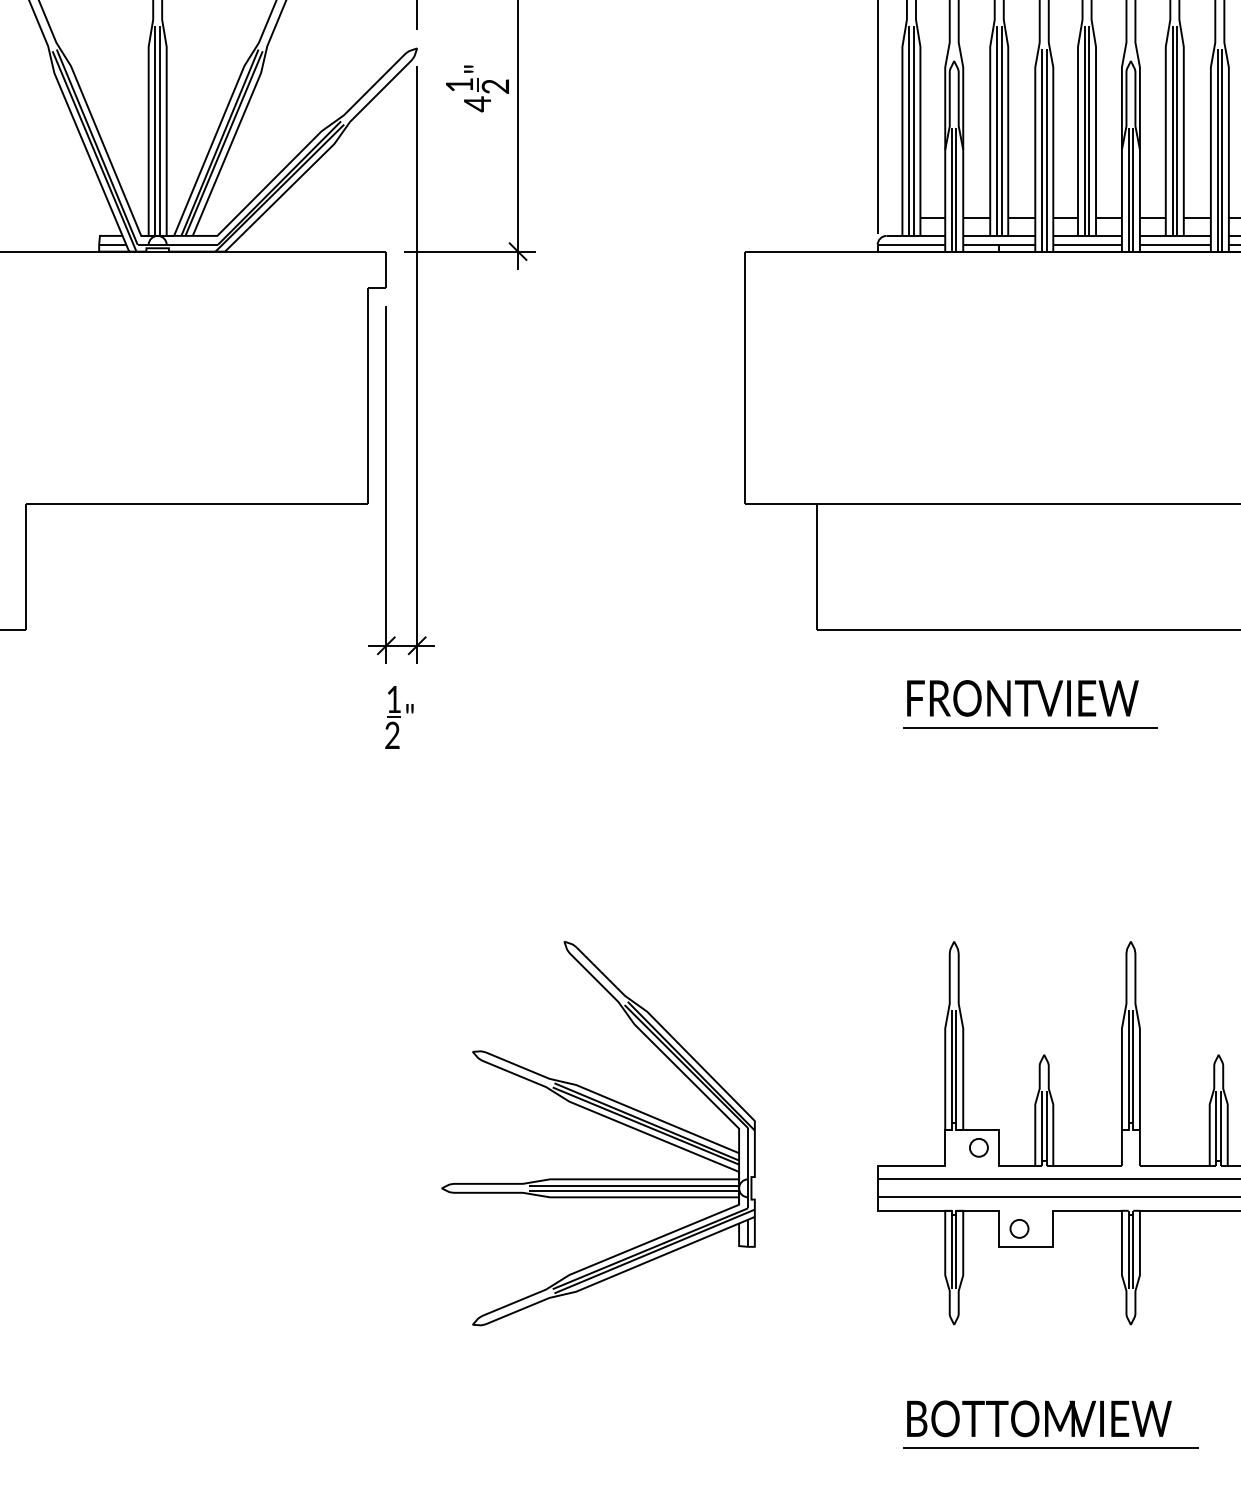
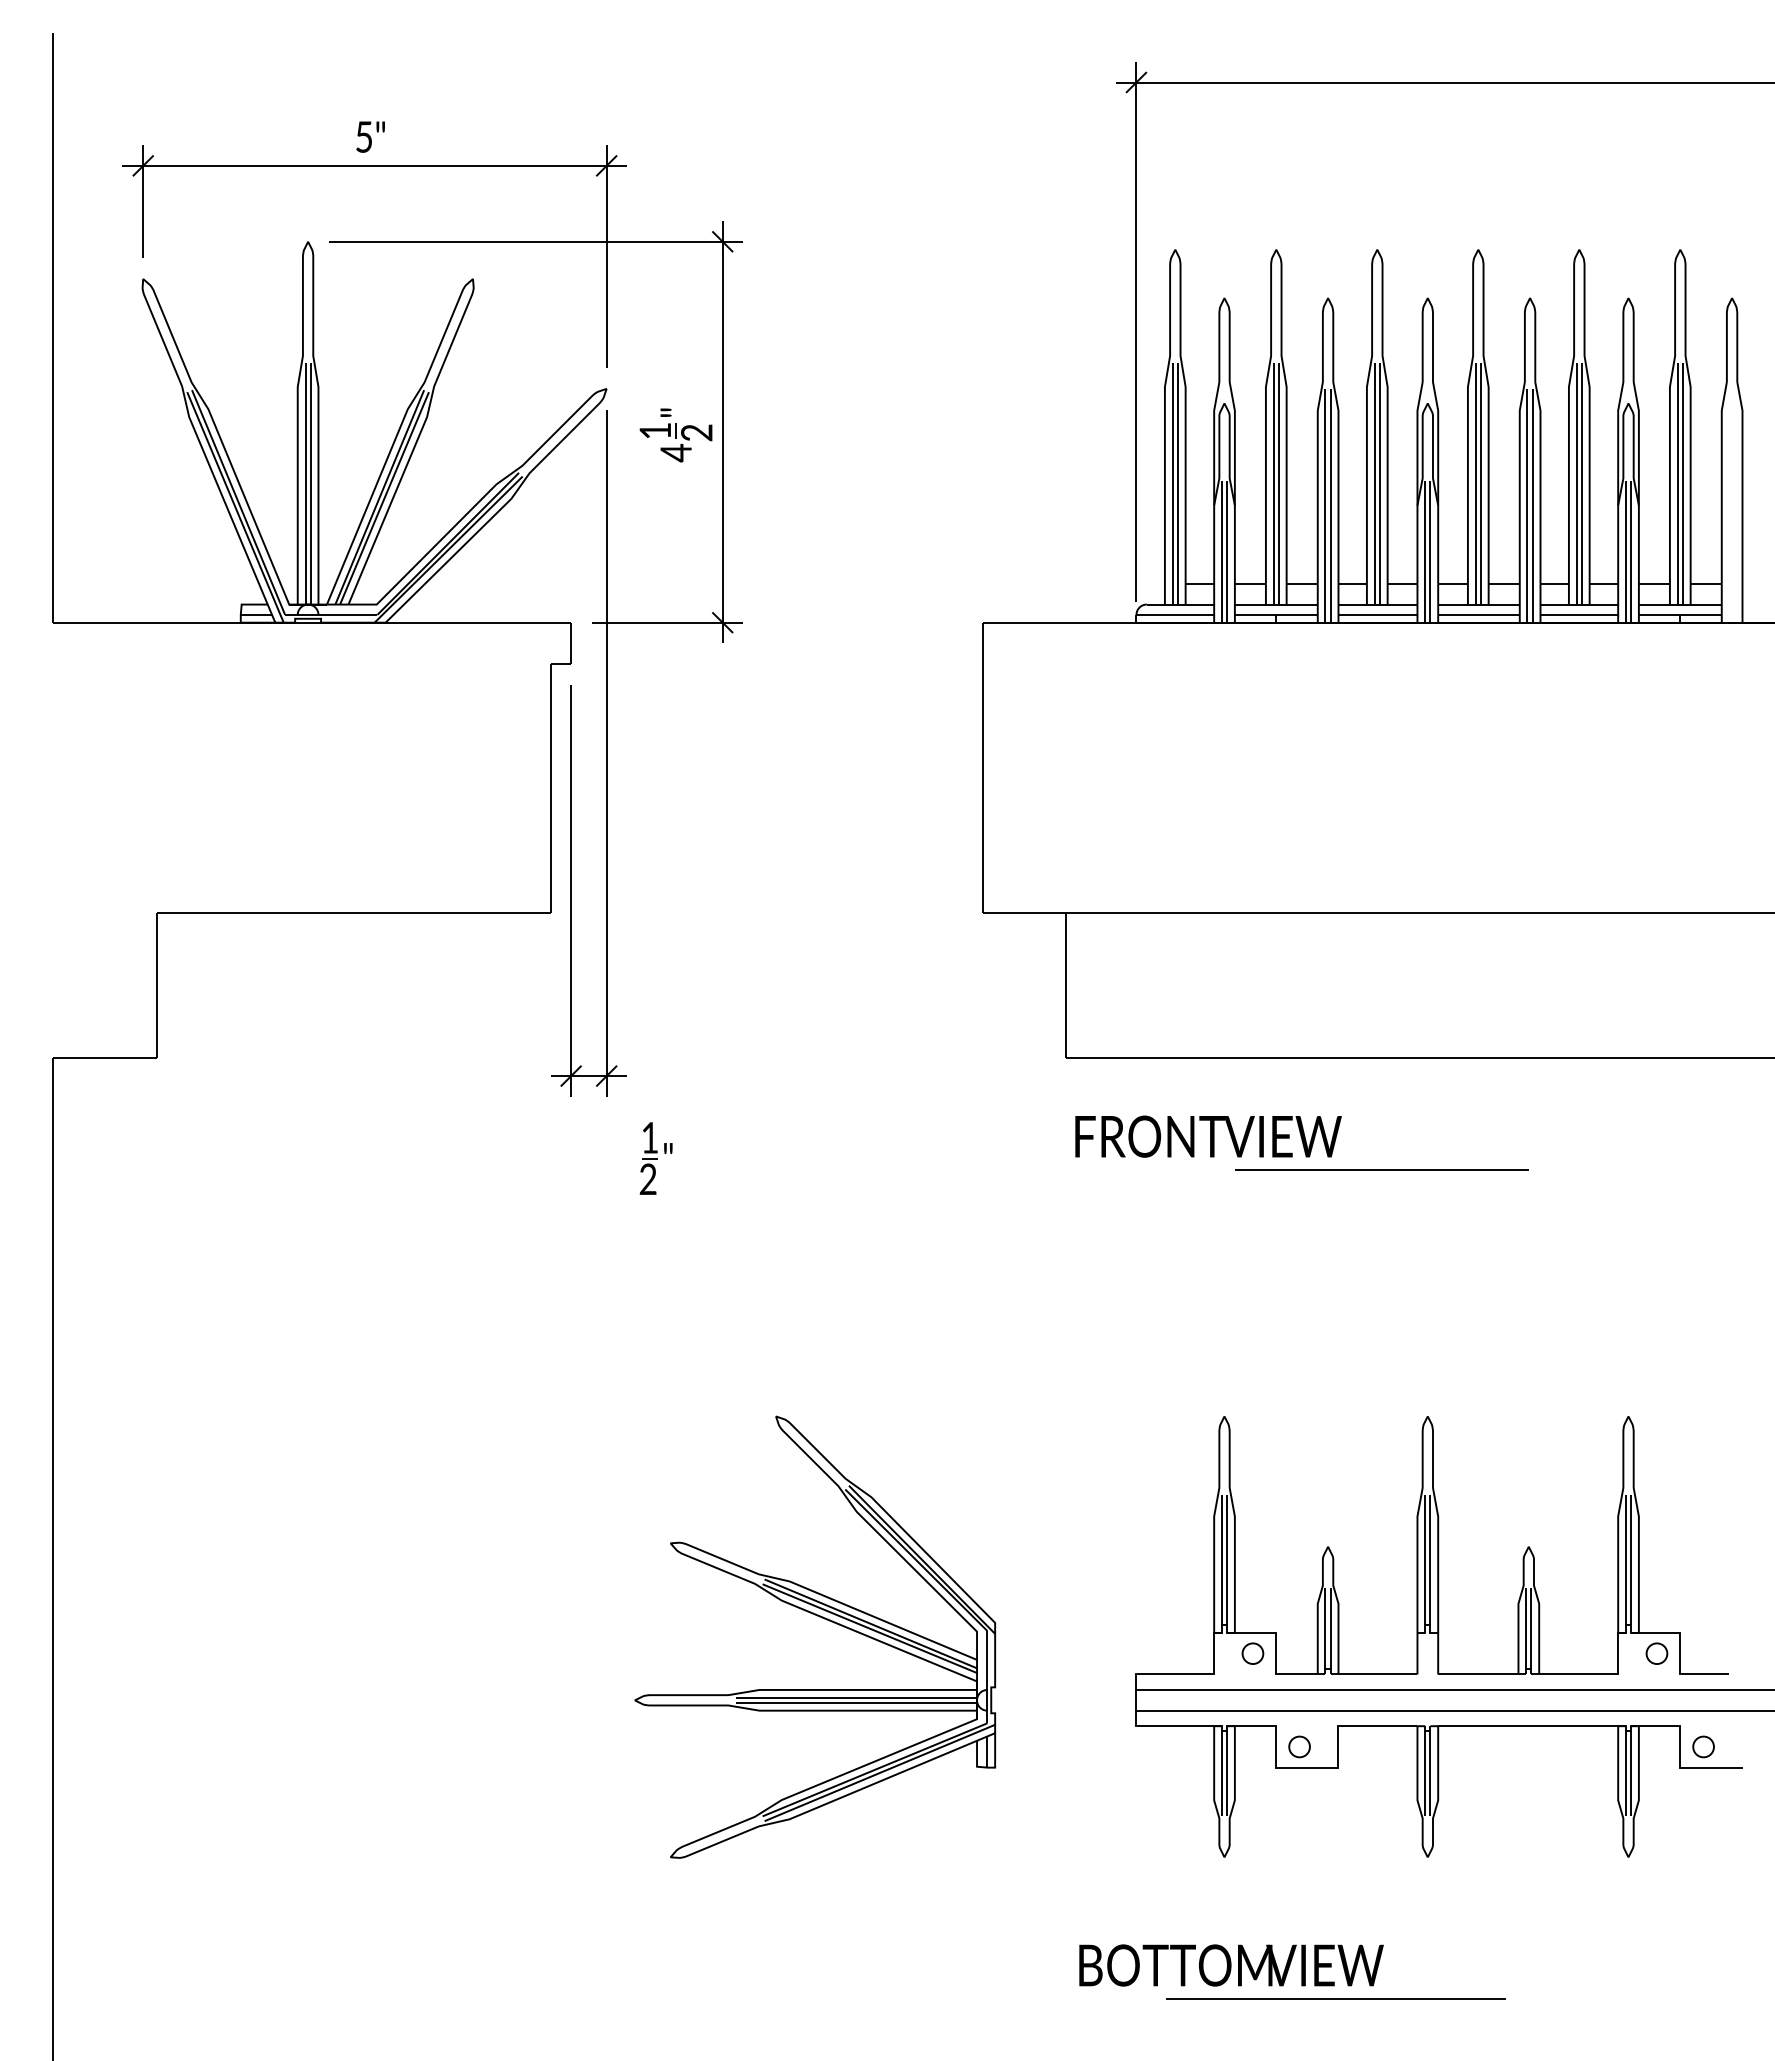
text: (1022, 698) -> (1208, 1136), moved
part: (398, 717) -> (655, 1158), moved
line: (1030, 726) -> (1381, 1169), moved
text: (1039, 1418) -> (1231, 1965), moved

